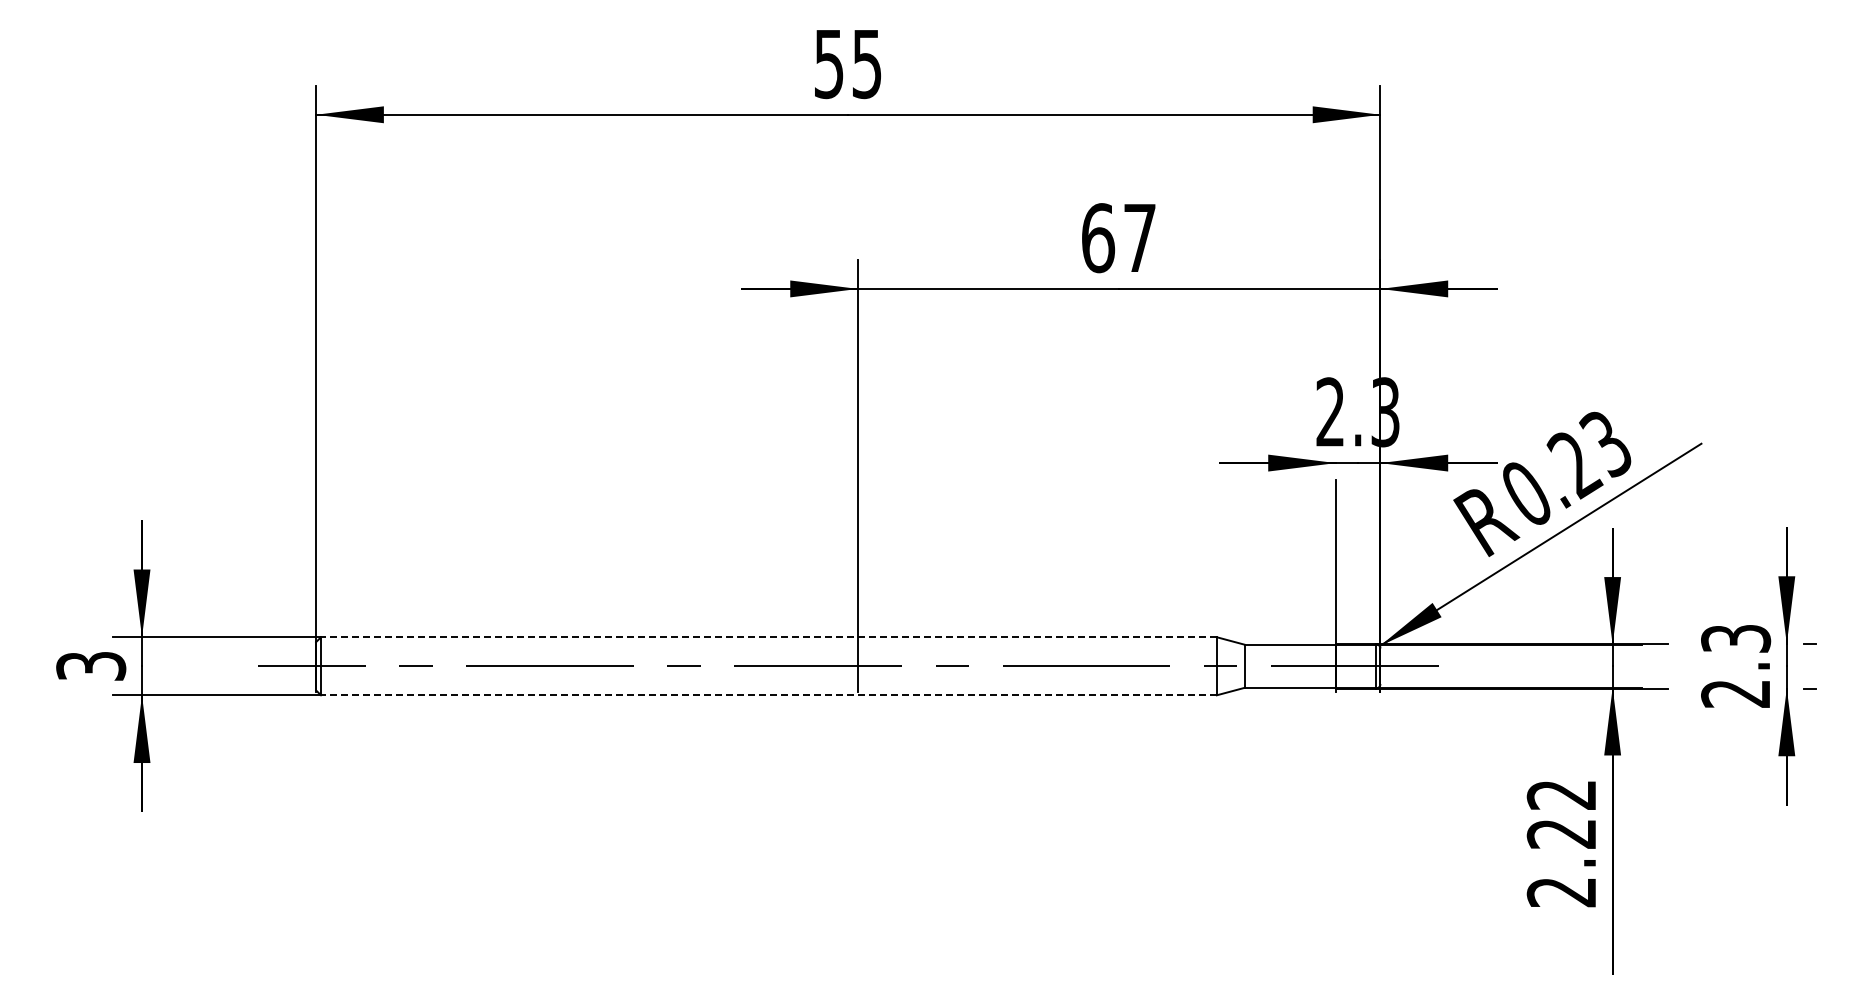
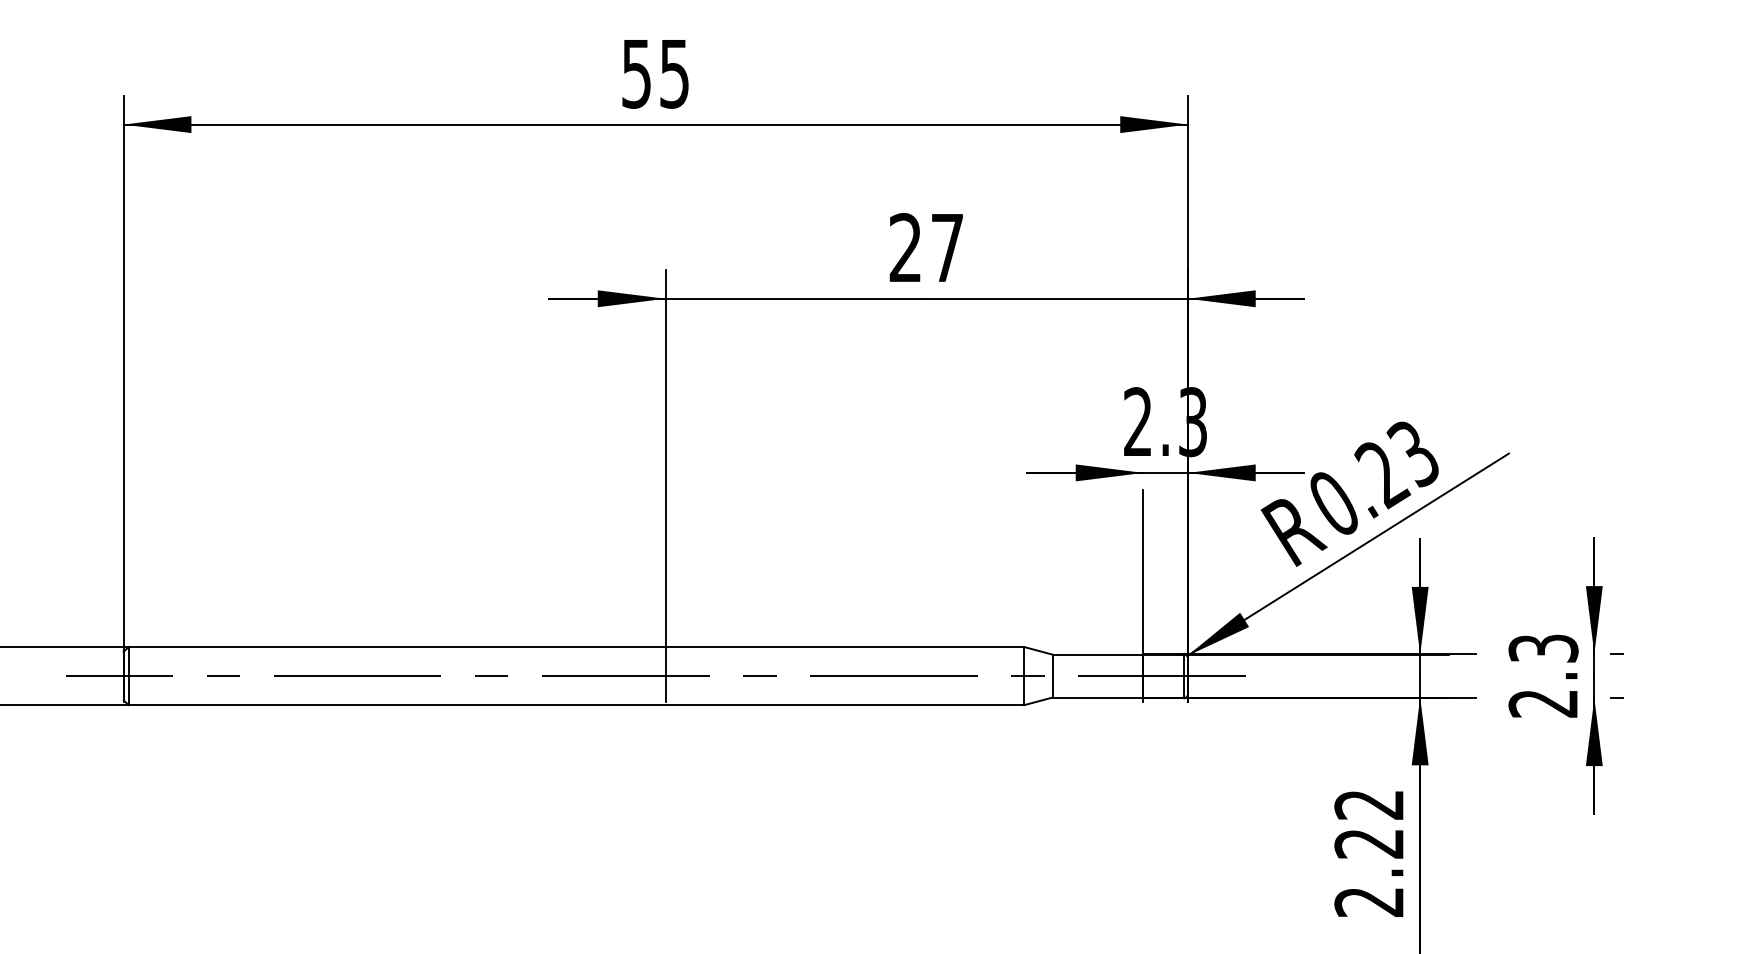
text: (1098, 238) -> (906, 248), 67 -> 27
line: (768, 637) -> (576, 647), dashed -> solid
line: (768, 695) -> (576, 705), dashed -> solid

